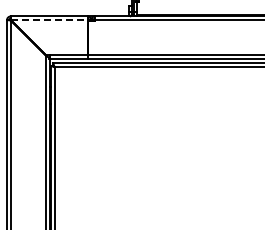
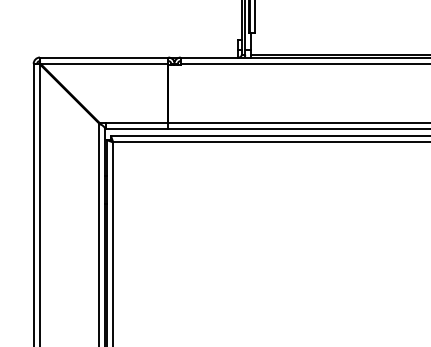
line: (49, 20) -> (104, 64), dashed -> solid

